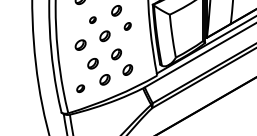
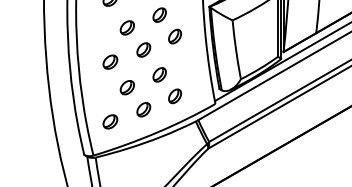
part: (92, 19) -> (126, 27), size x1.67
part: (127, 26) -> (174, 36), size x1.43
part: (80, 88) -> (110, 121), size x1.43

